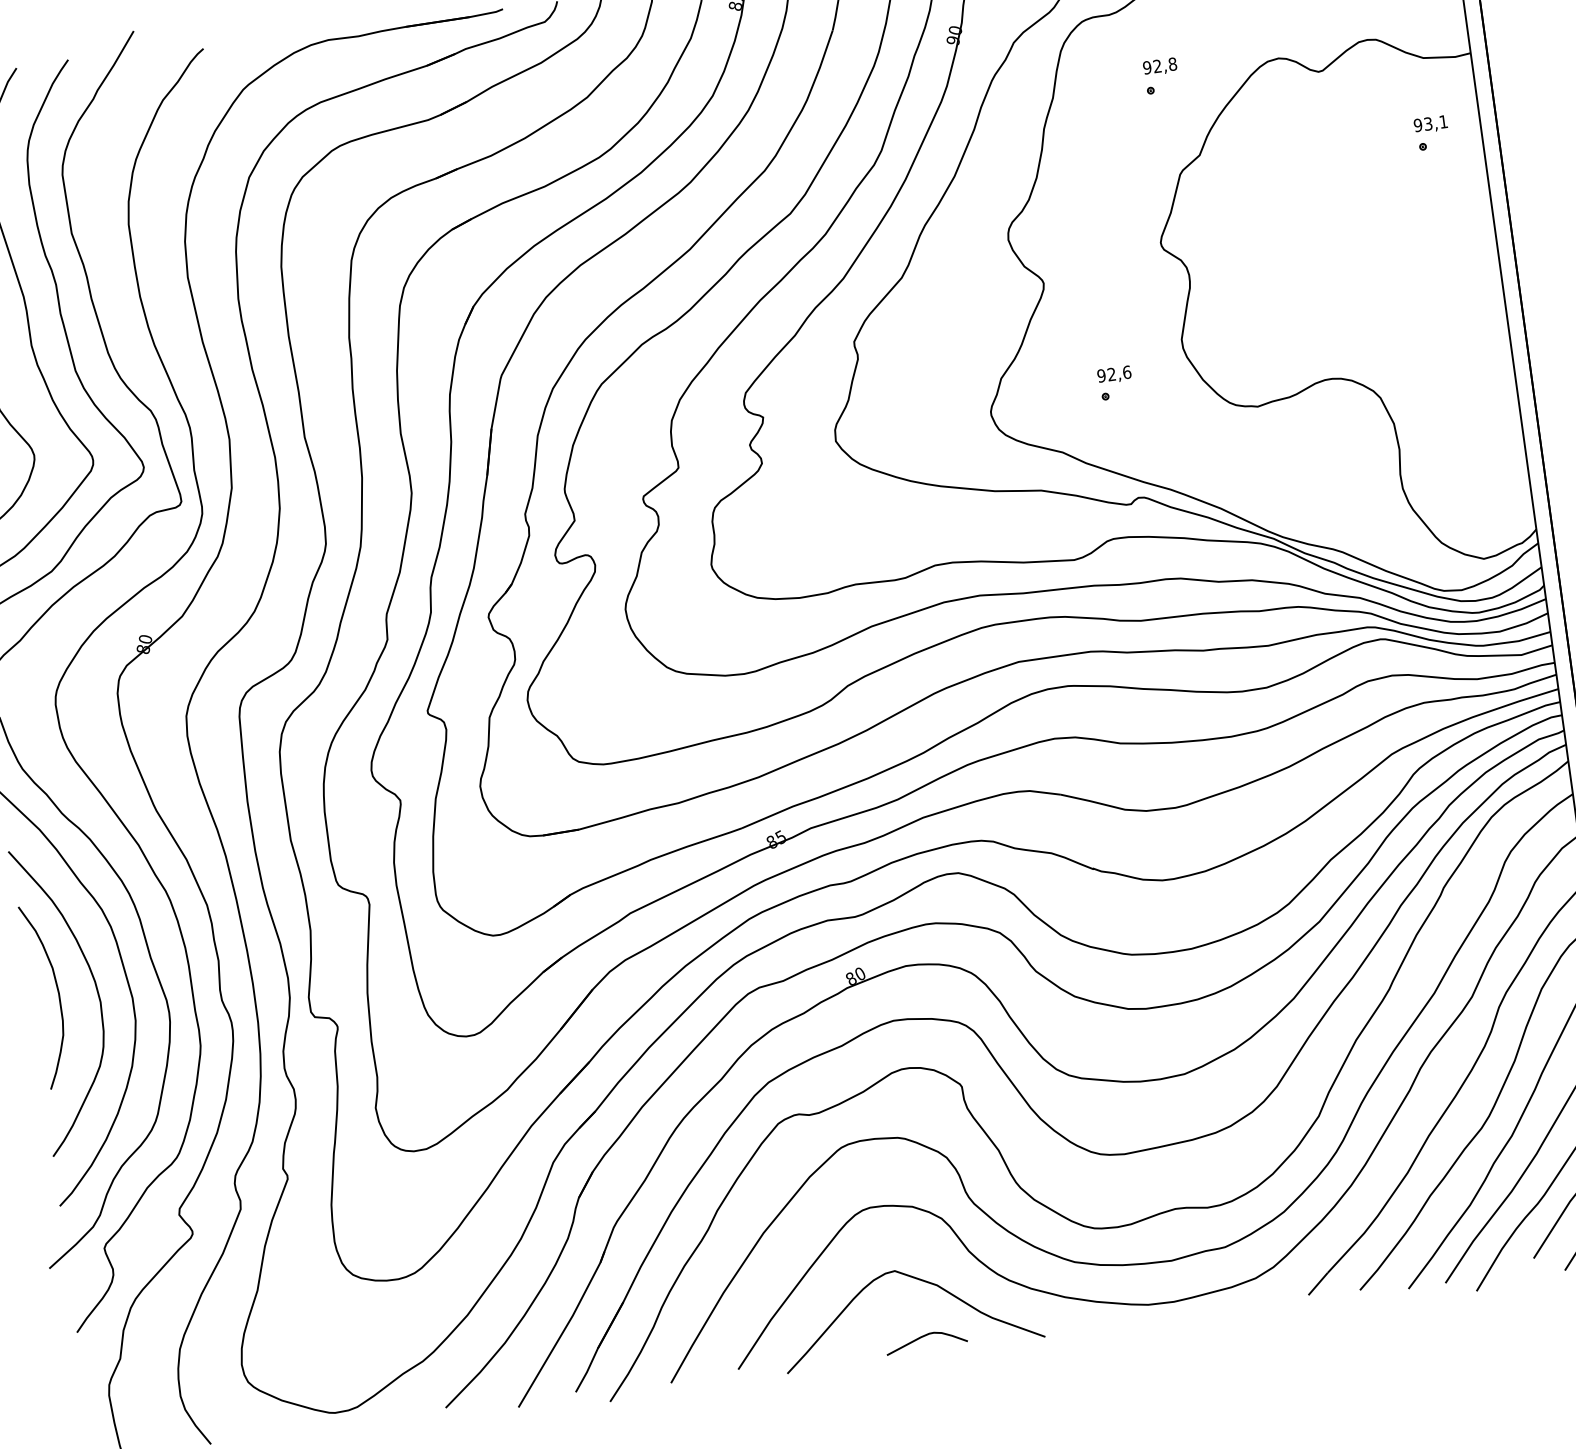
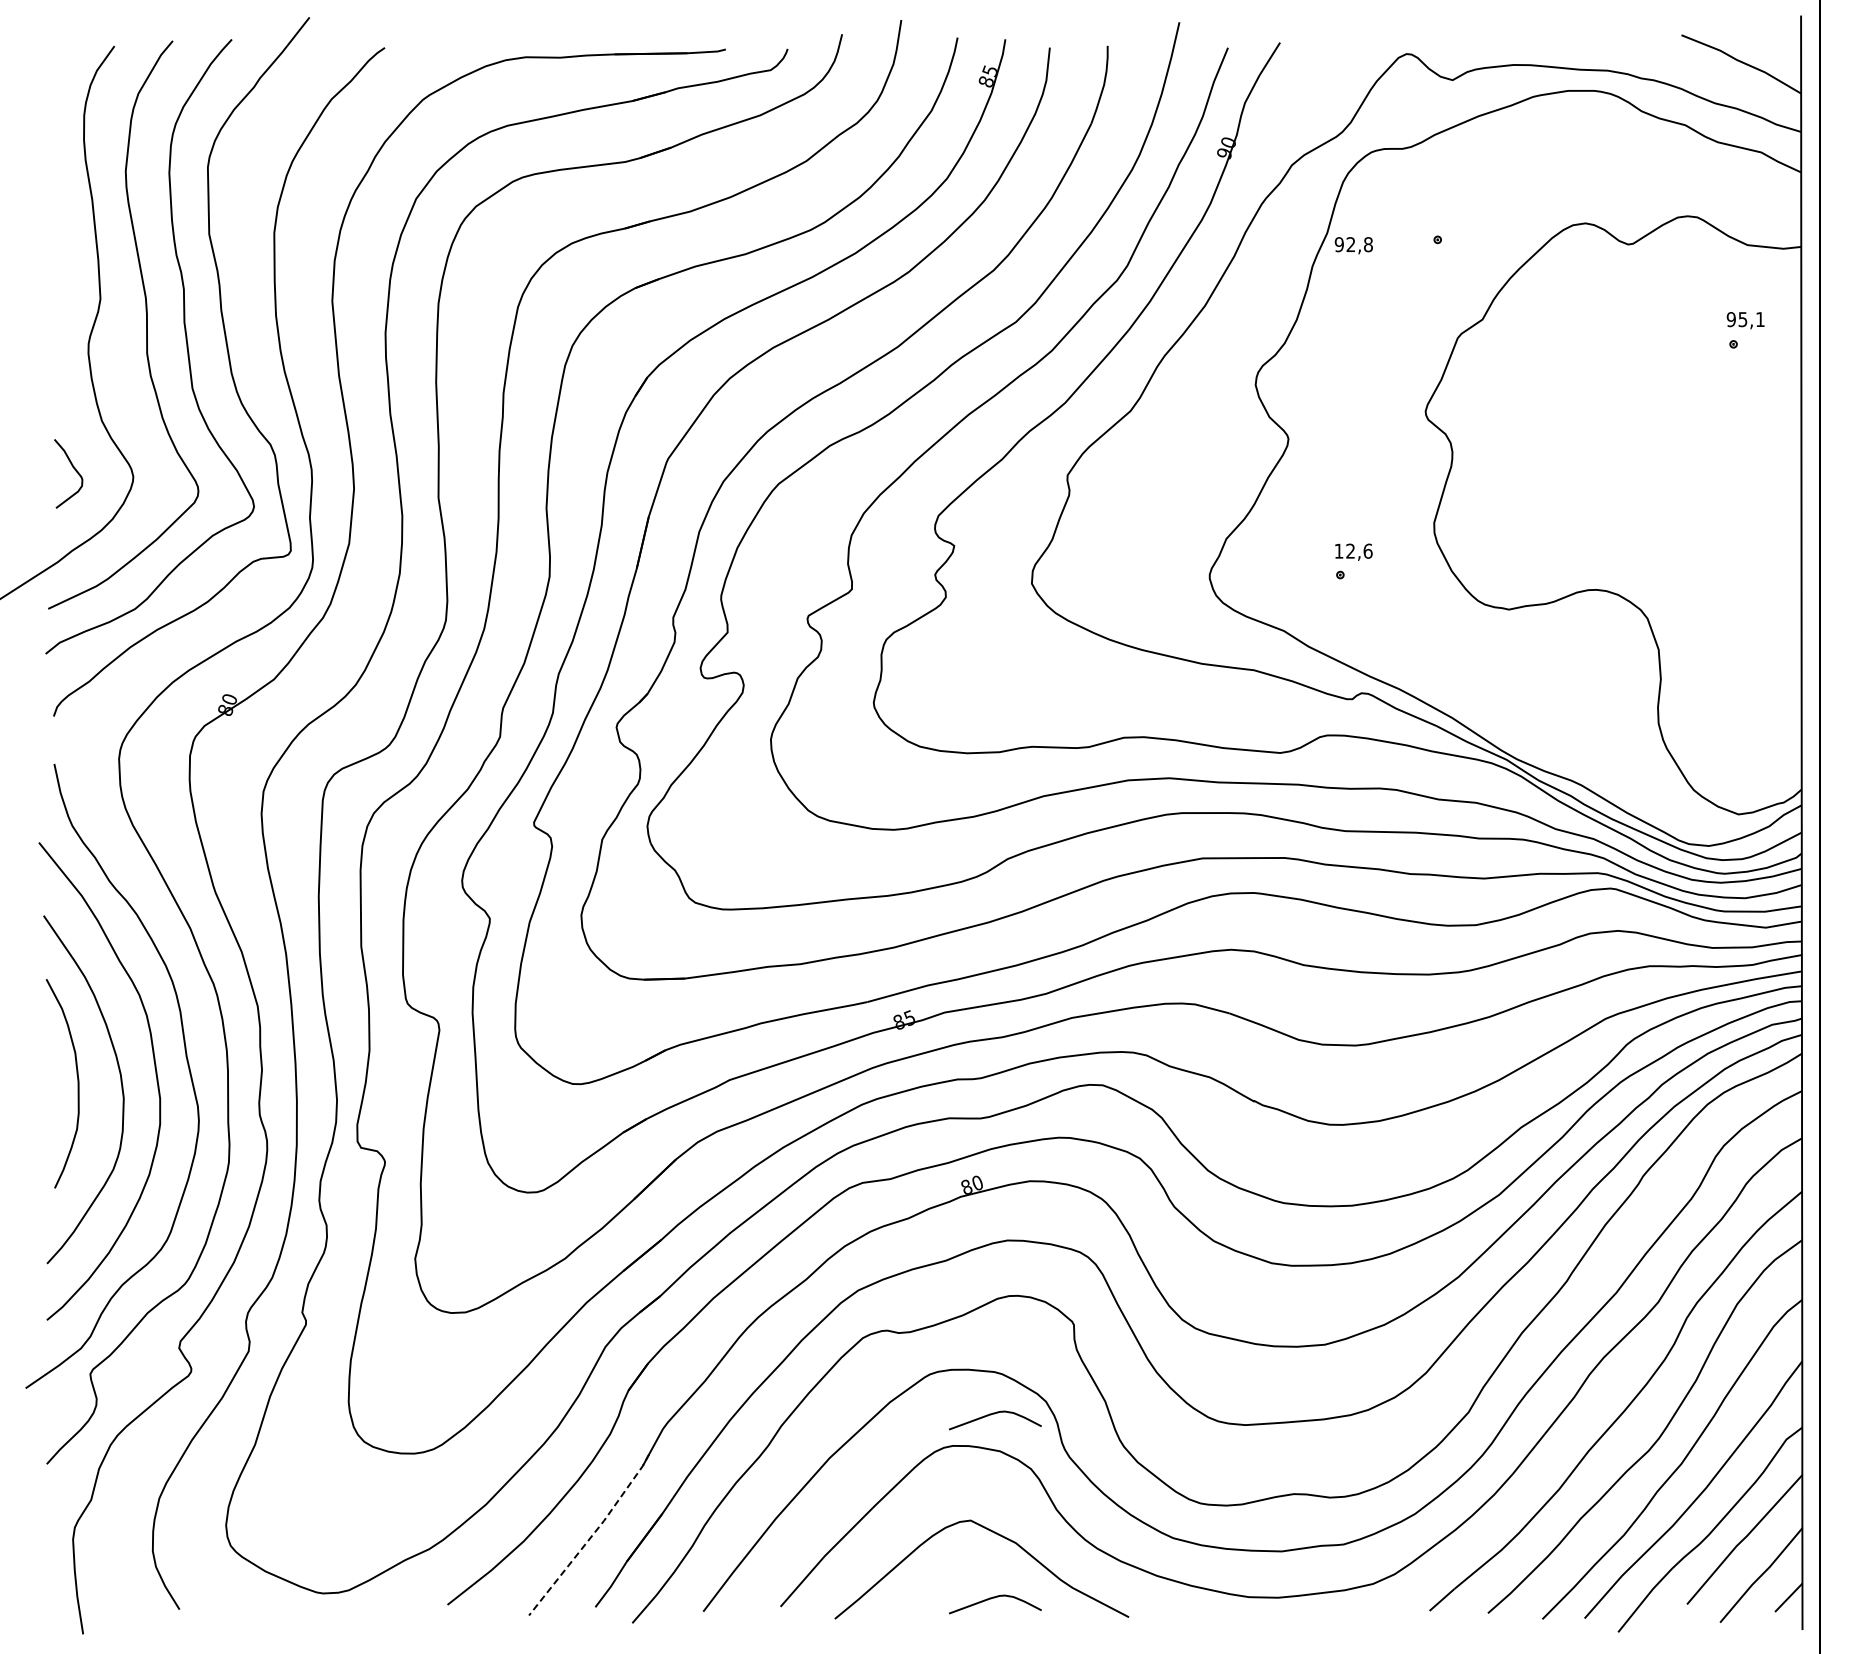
text: (1159, 66) -> (1353, 245), moved
text: (1428, 123) -> (1743, 319), 93,1 -> 95,1
text: (1101, 375) -> (1338, 550), 92,6 -> 12,6
curve: (902, 1175) -> (994, 1414), added
line: (564, 1329) -> (592, 1535), solid -> dashed

